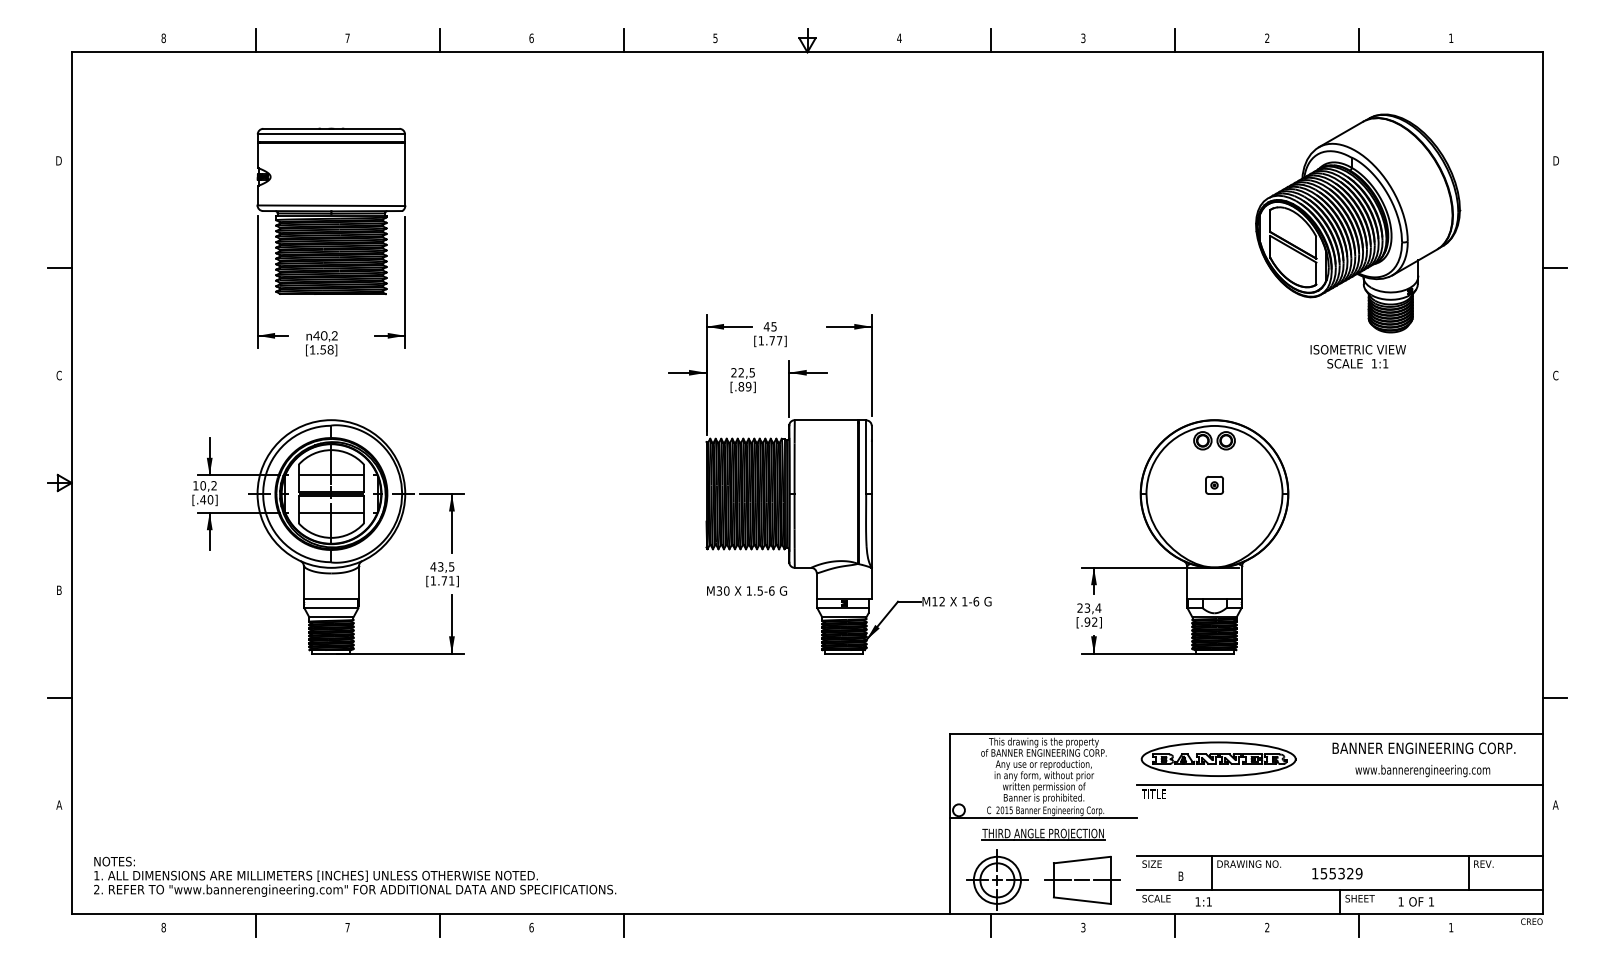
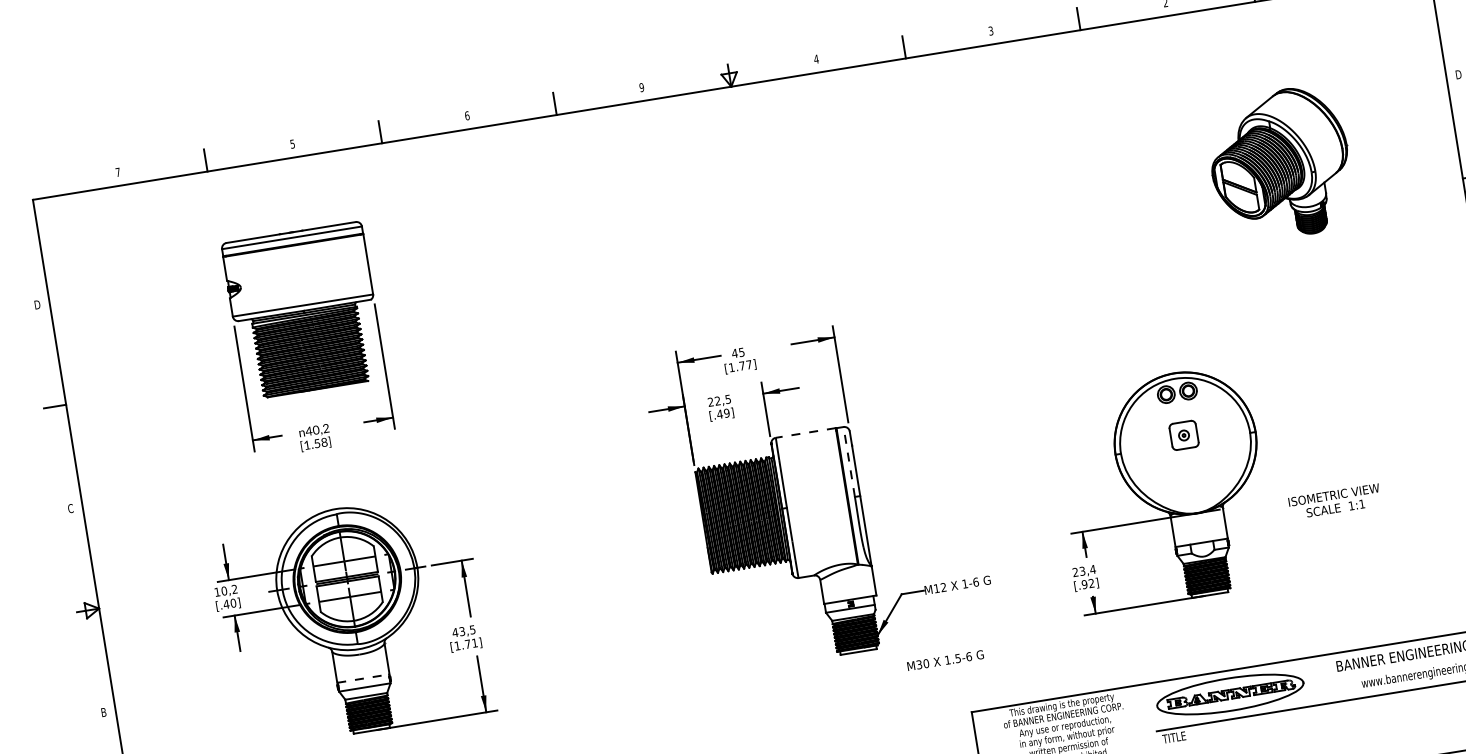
text: (715, 37) -> (641, 86), 5 -> 9
text: (163, 38) -> (117, 172), 8 -> 7
text: (347, 38) -> (292, 144), 7 -> 5
part: (1358, 223) -> (1280, 164), size x0.7
text: (1357, 356) -> (1334, 501), moved
text: (741, 386) -> (720, 414), [.89] -> [.49]
line: (826, 420) -> (805, 433), solid -> dashed
line: (866, 457) -> (849, 462), solid -> dashed
part: (1214, 484) -> (1184, 434), size x1.6
text: (747, 590) -> (945, 659), moved
line: (331, 598) -> (363, 678), solid -> dashed

